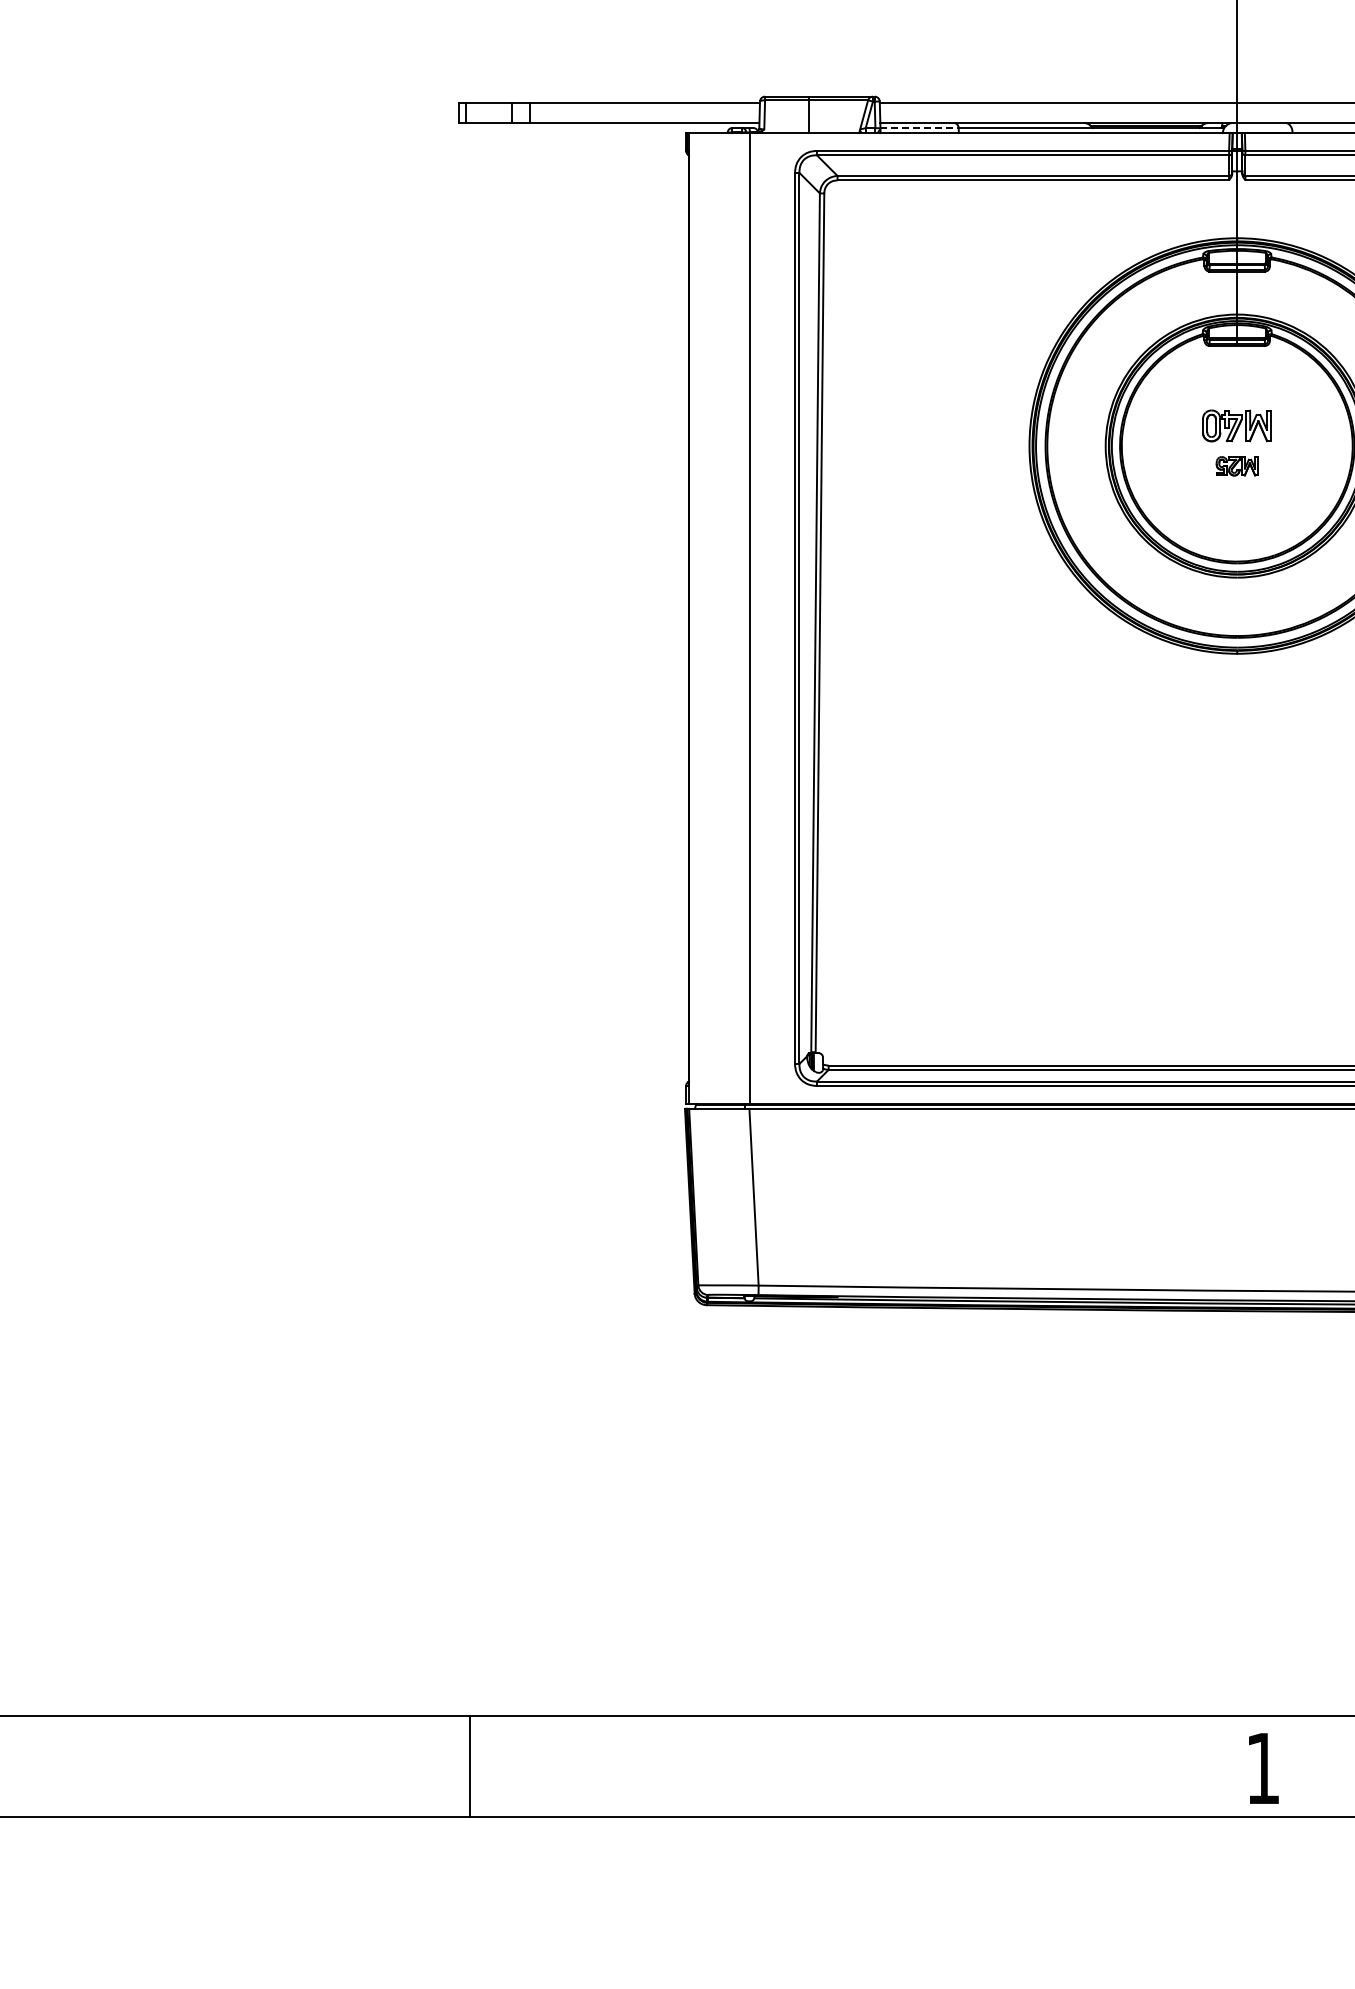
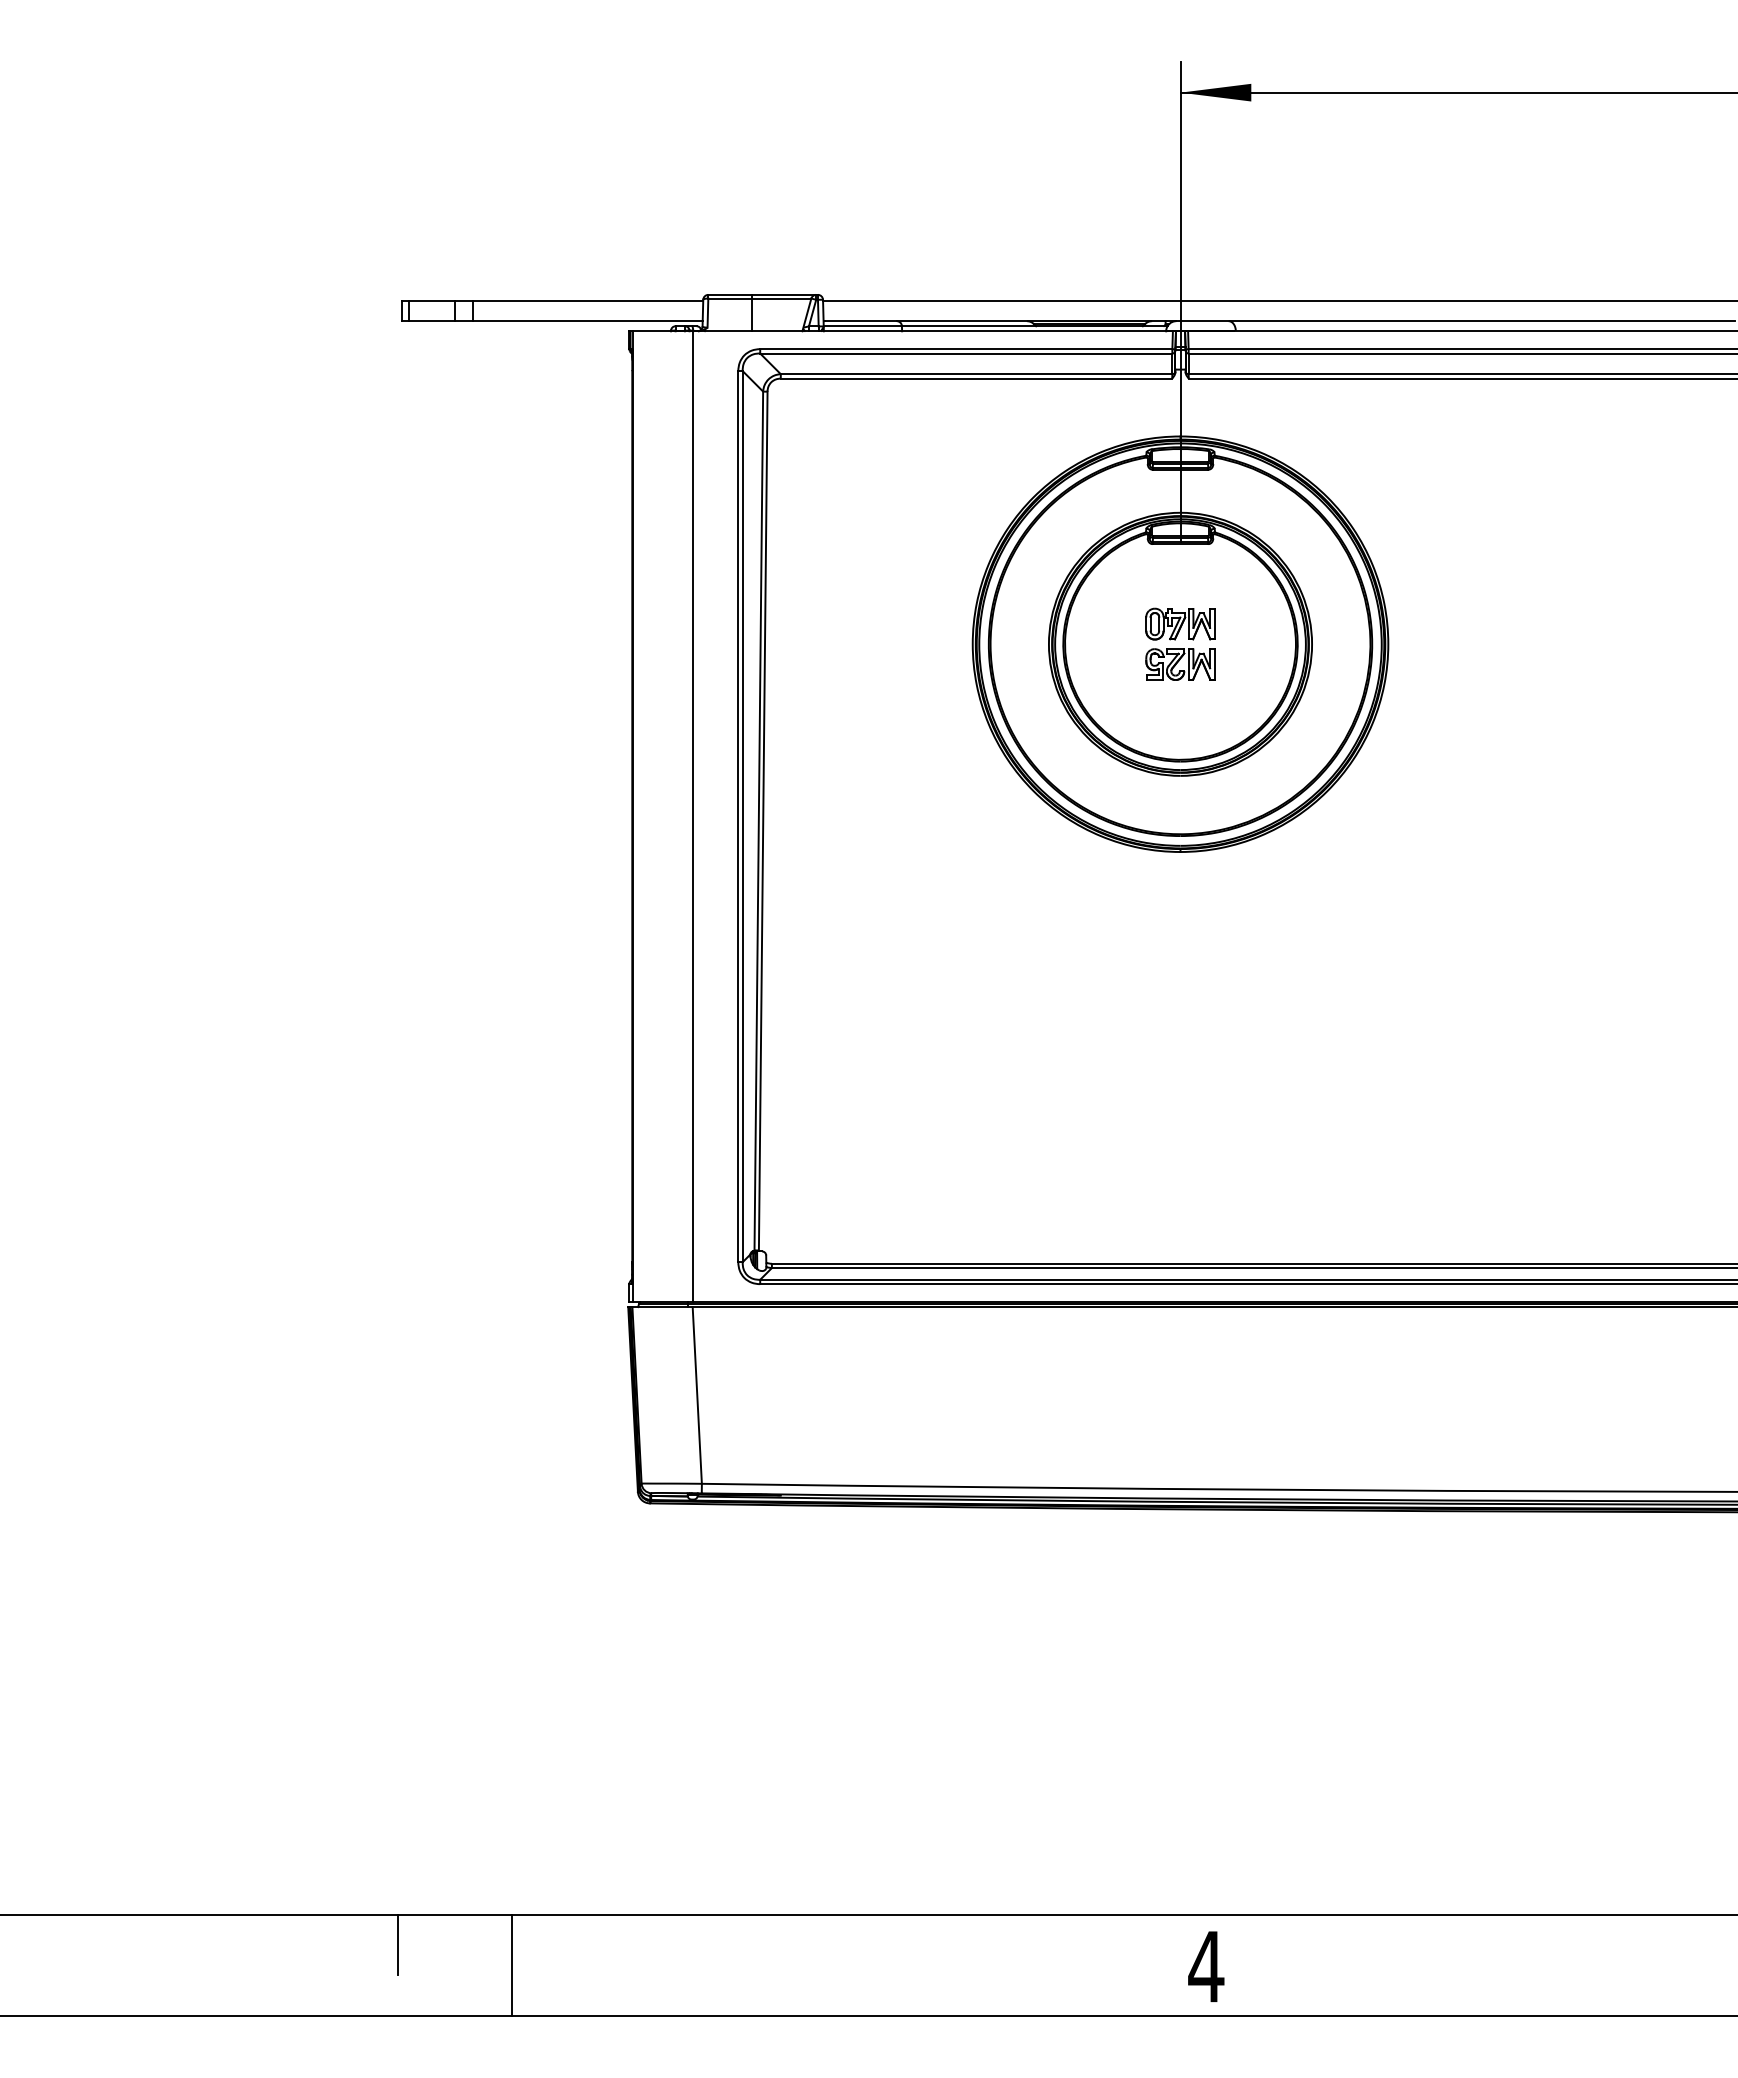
line: (920, 128) -> (863, 326), dashed -> solid
part: (1237, 466) -> (1180, 664), size x1.67
line: (454, 1746) -> (397, 1944), added
line: (470, 1766) -> (512, 1964), moved
text: (1263, 1768) -> (1206, 1966), 1 -> 4

